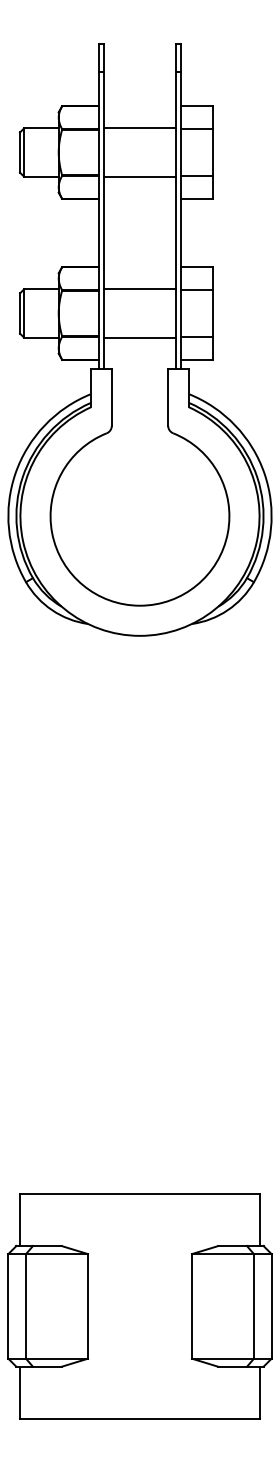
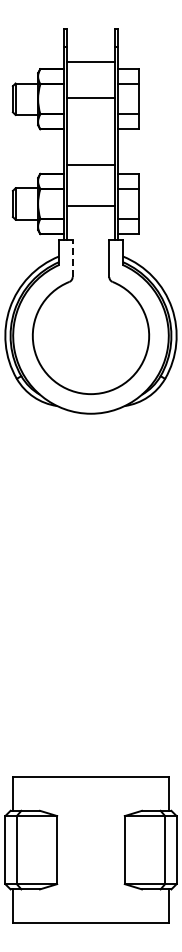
line: (139, 128) -> (90, 61), moved
line: (139, 175) -> (90, 97), moved
line: (139, 289) -> (90, 165), moved
line: (139, 337) -> (90, 205), moved
line: (111, 397) -> (72, 258), solid -> dashed

